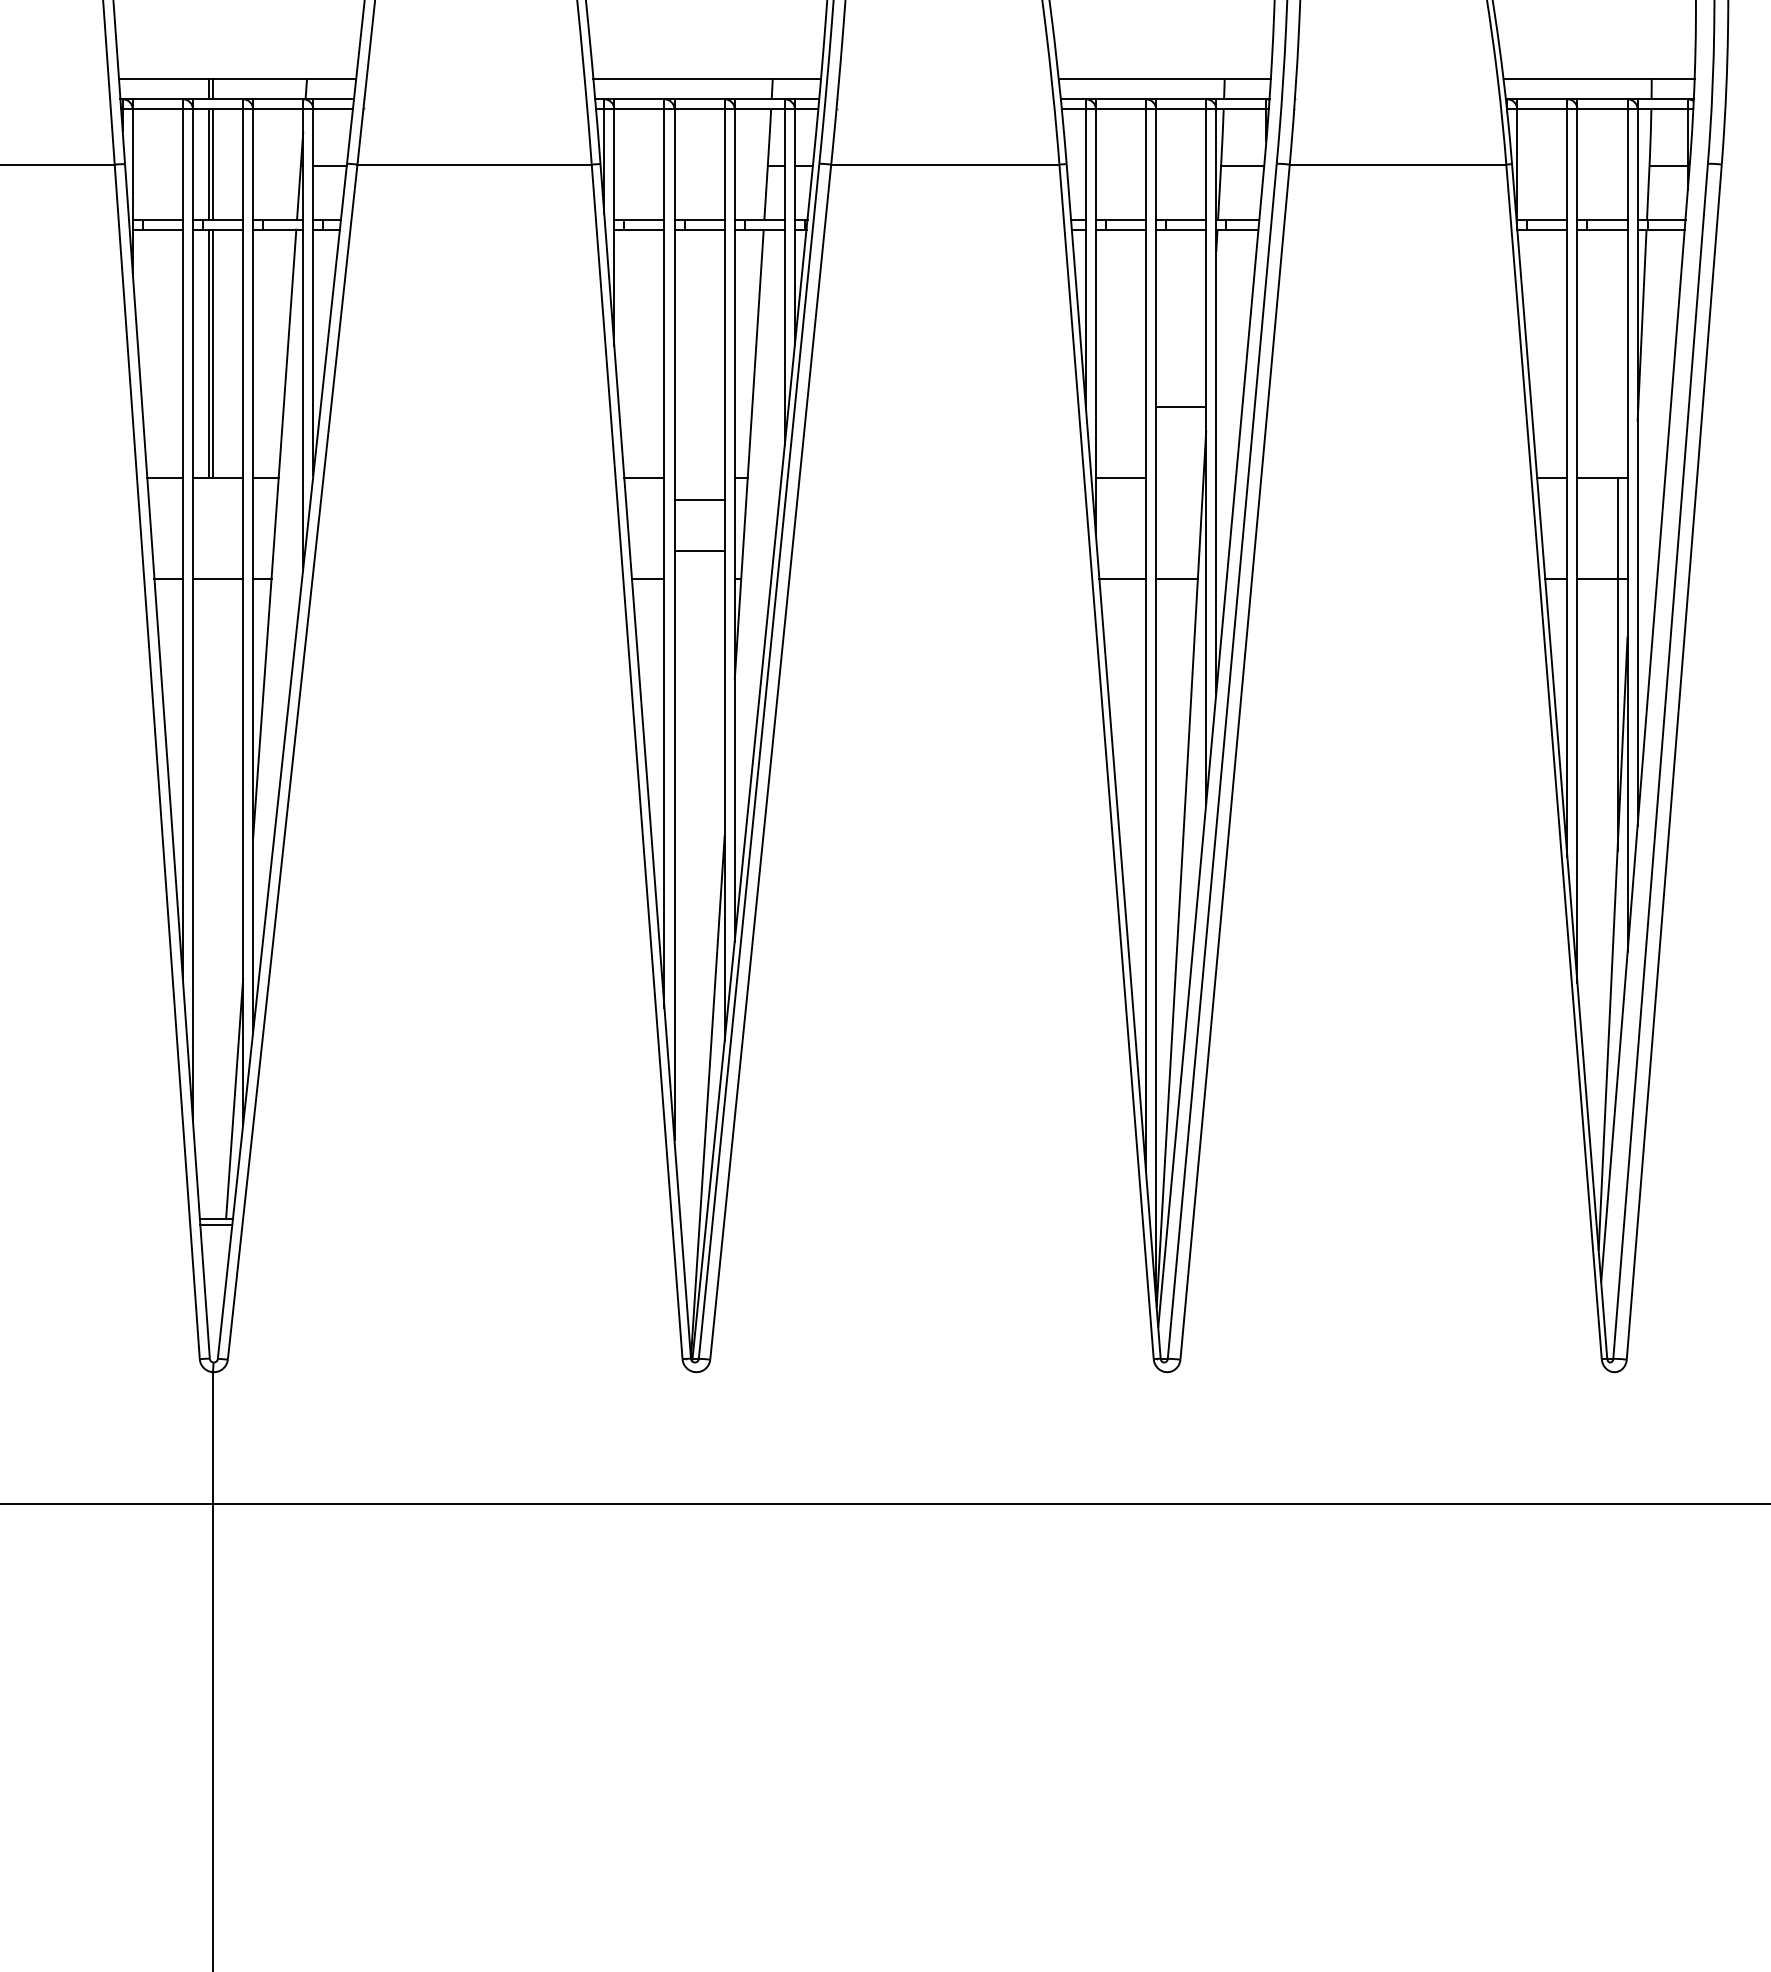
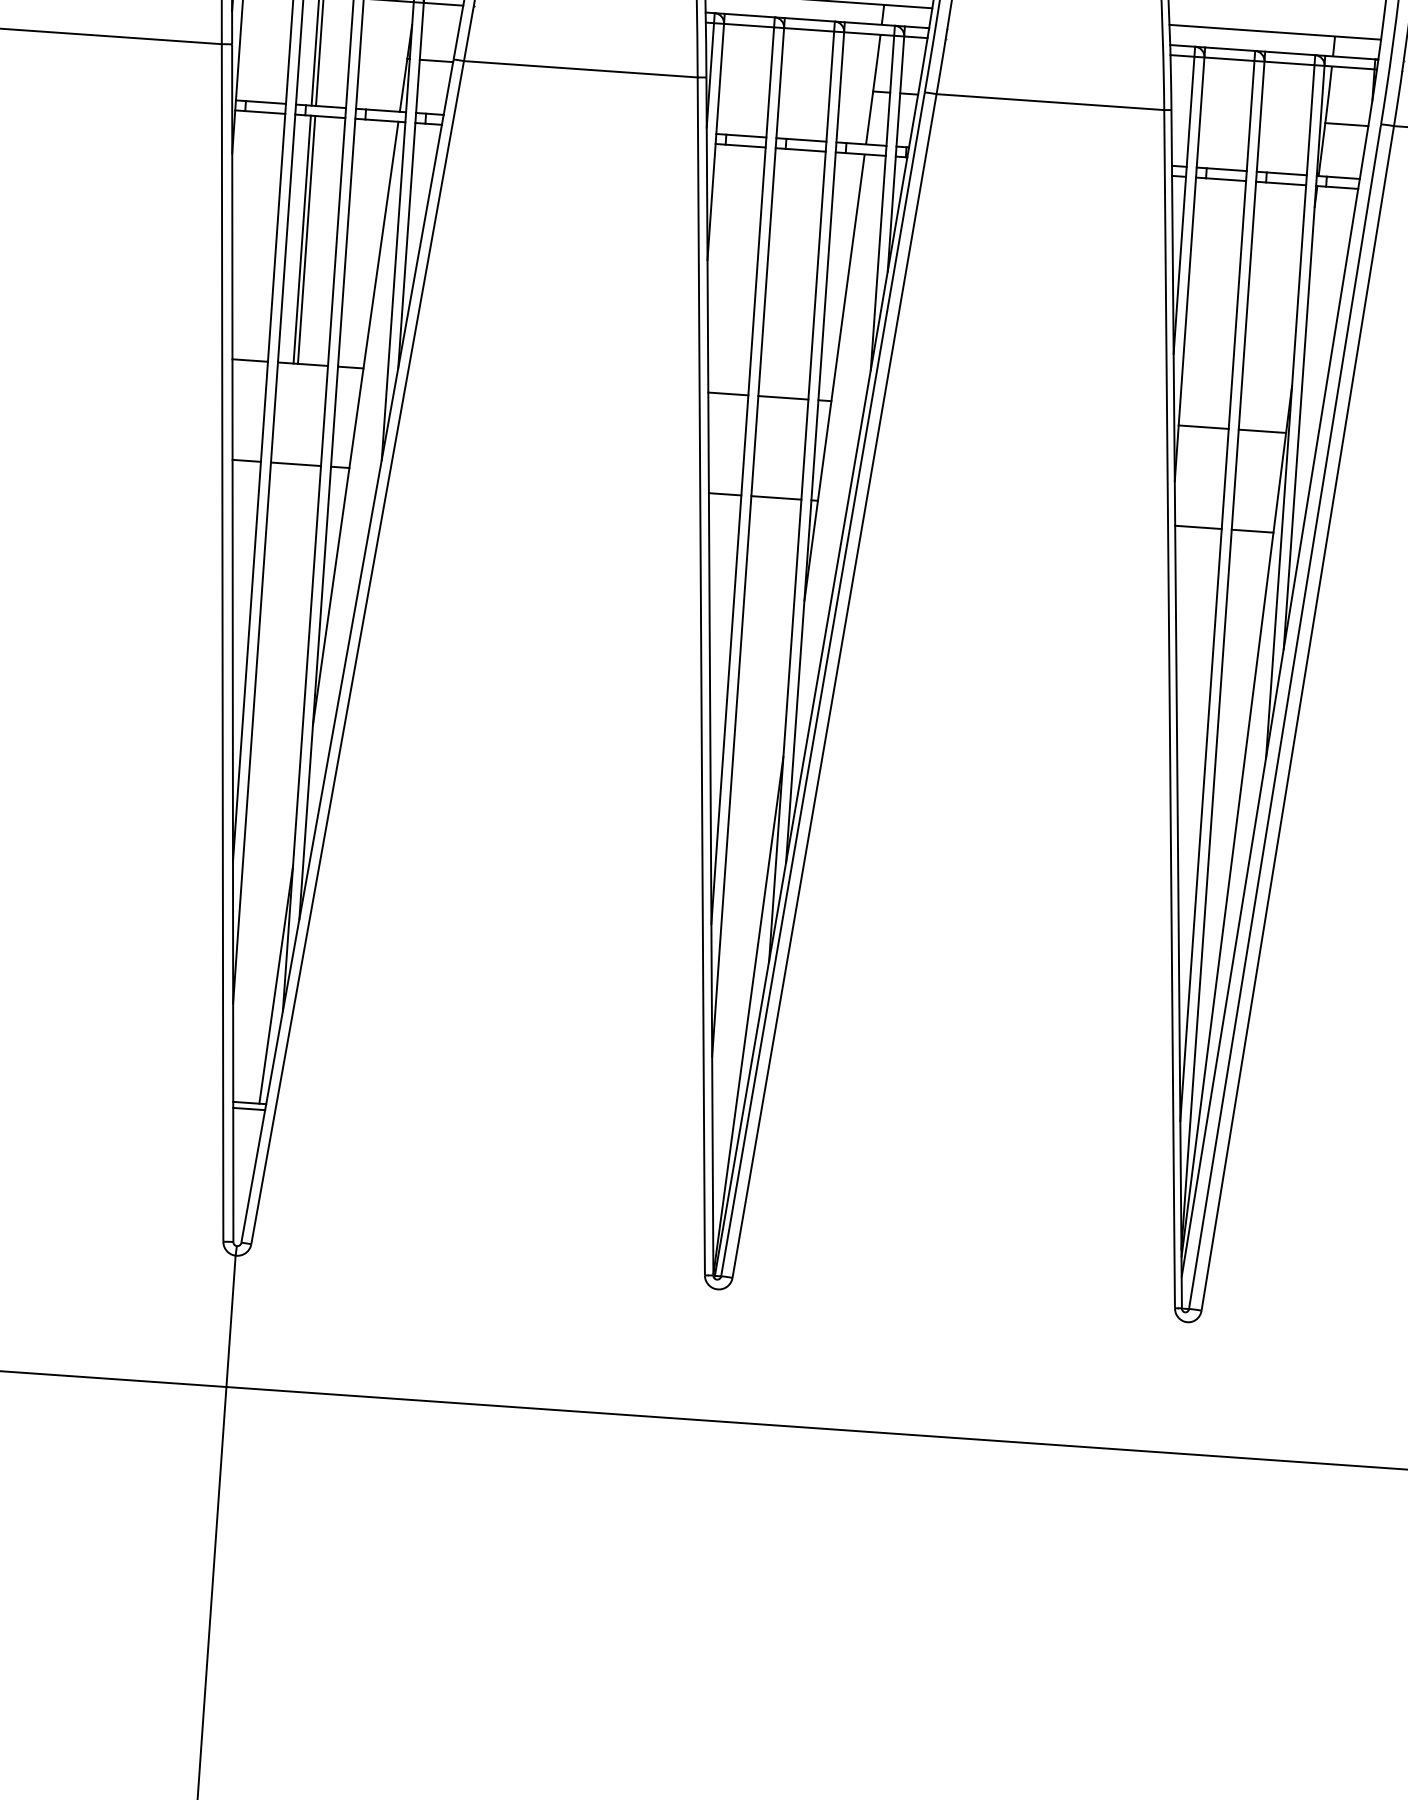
line: (1179, 407) -> (1262, 431), moved
line: (699, 499) -> (776, 497), moved
line: (699, 551) -> (783, 398), moved

